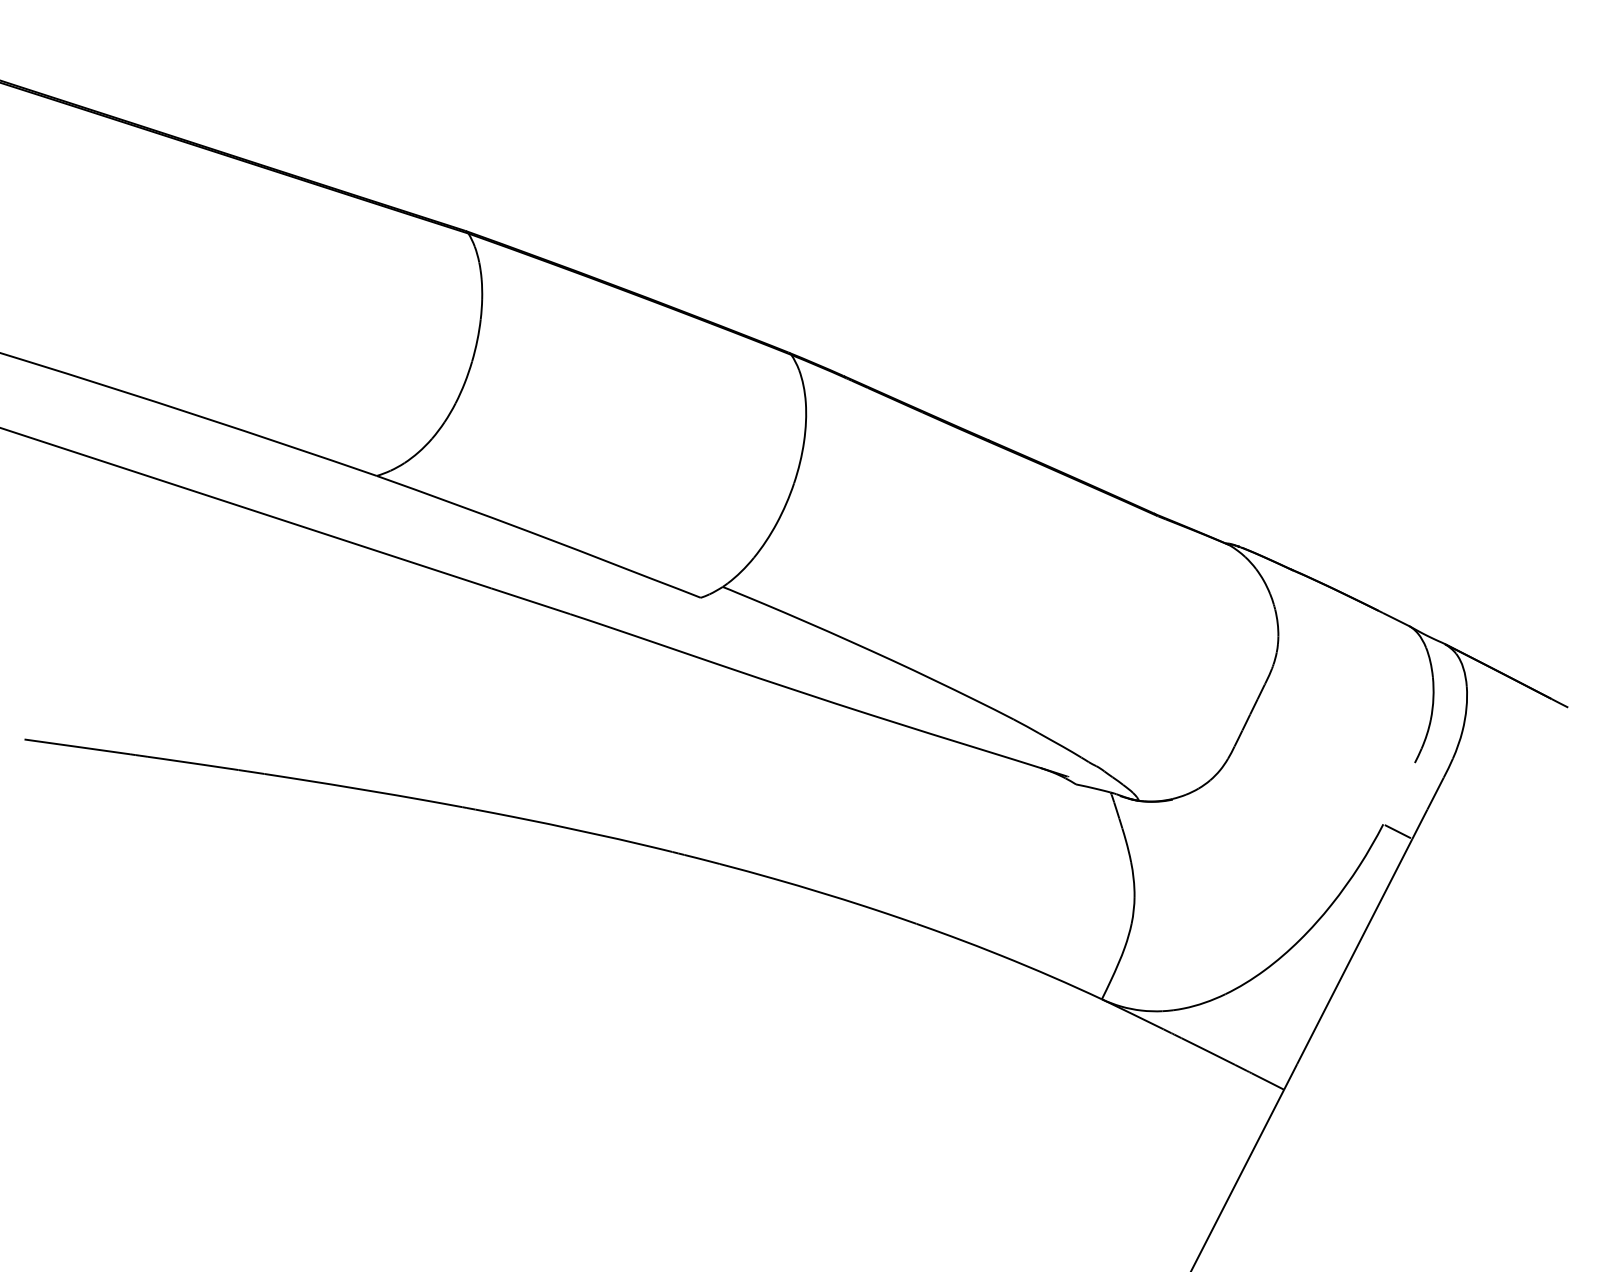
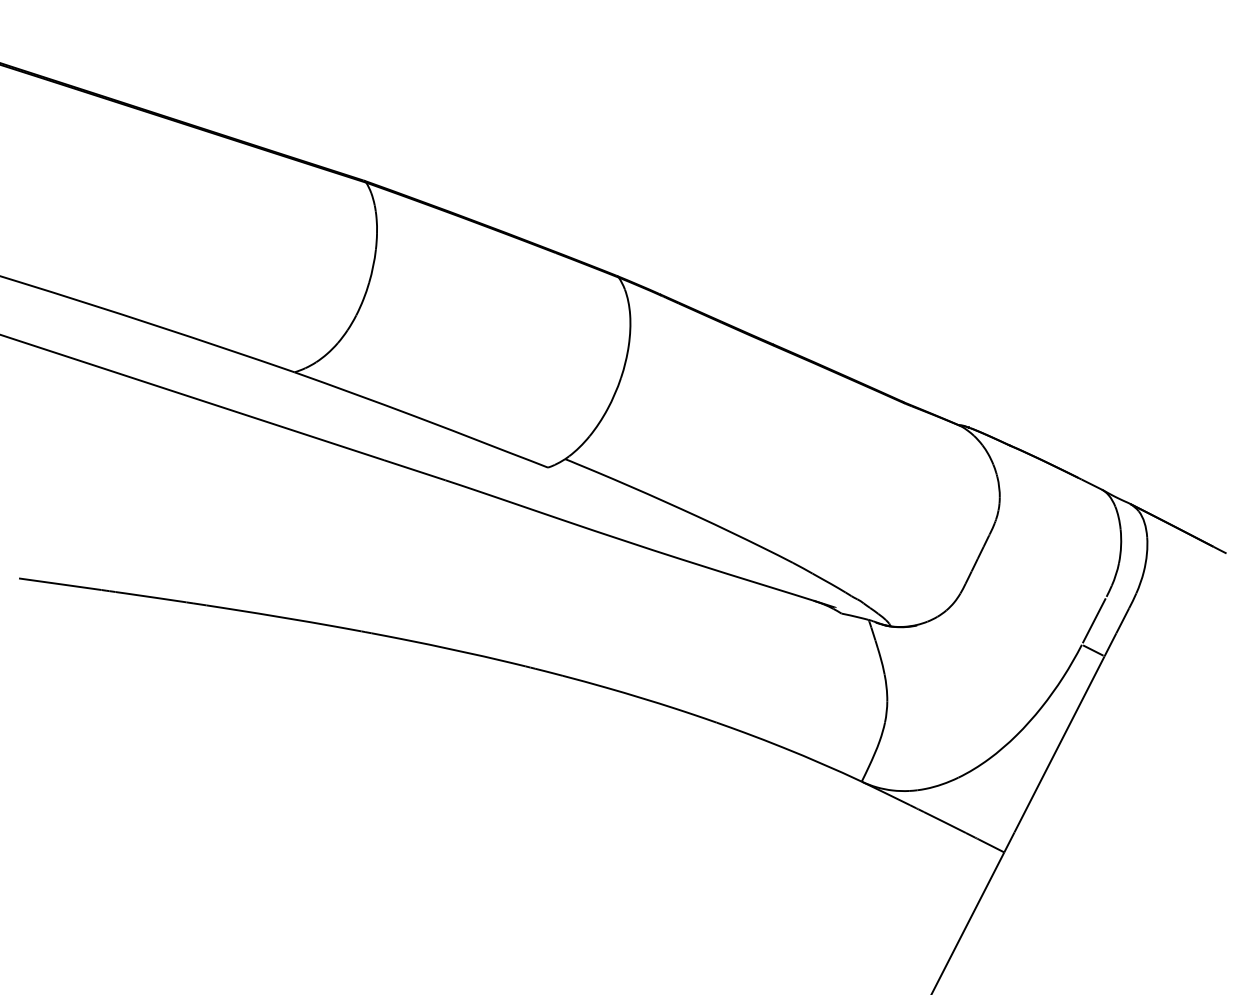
line: (1398, 793) -> (1093, 620), added

